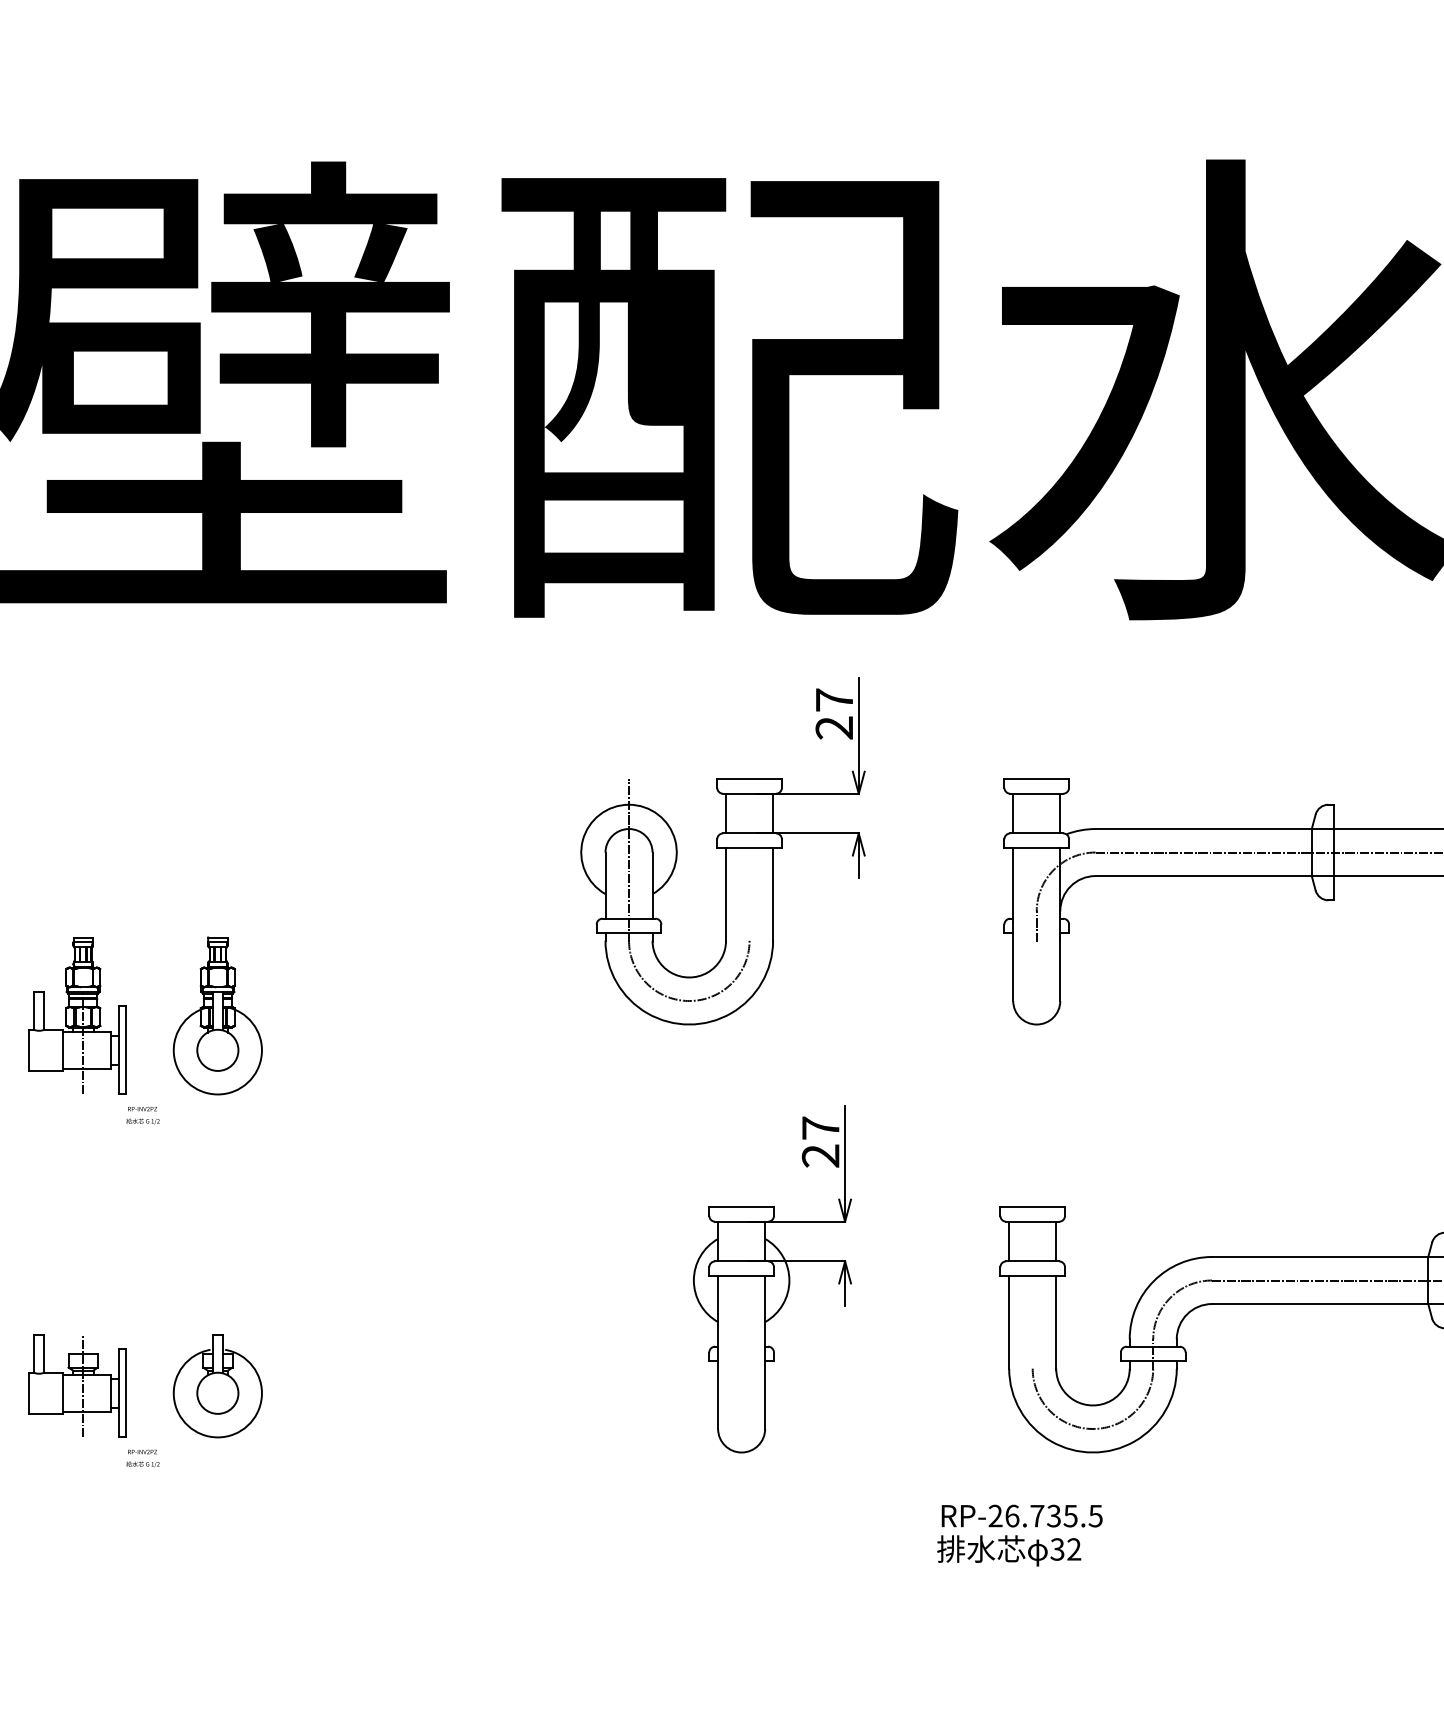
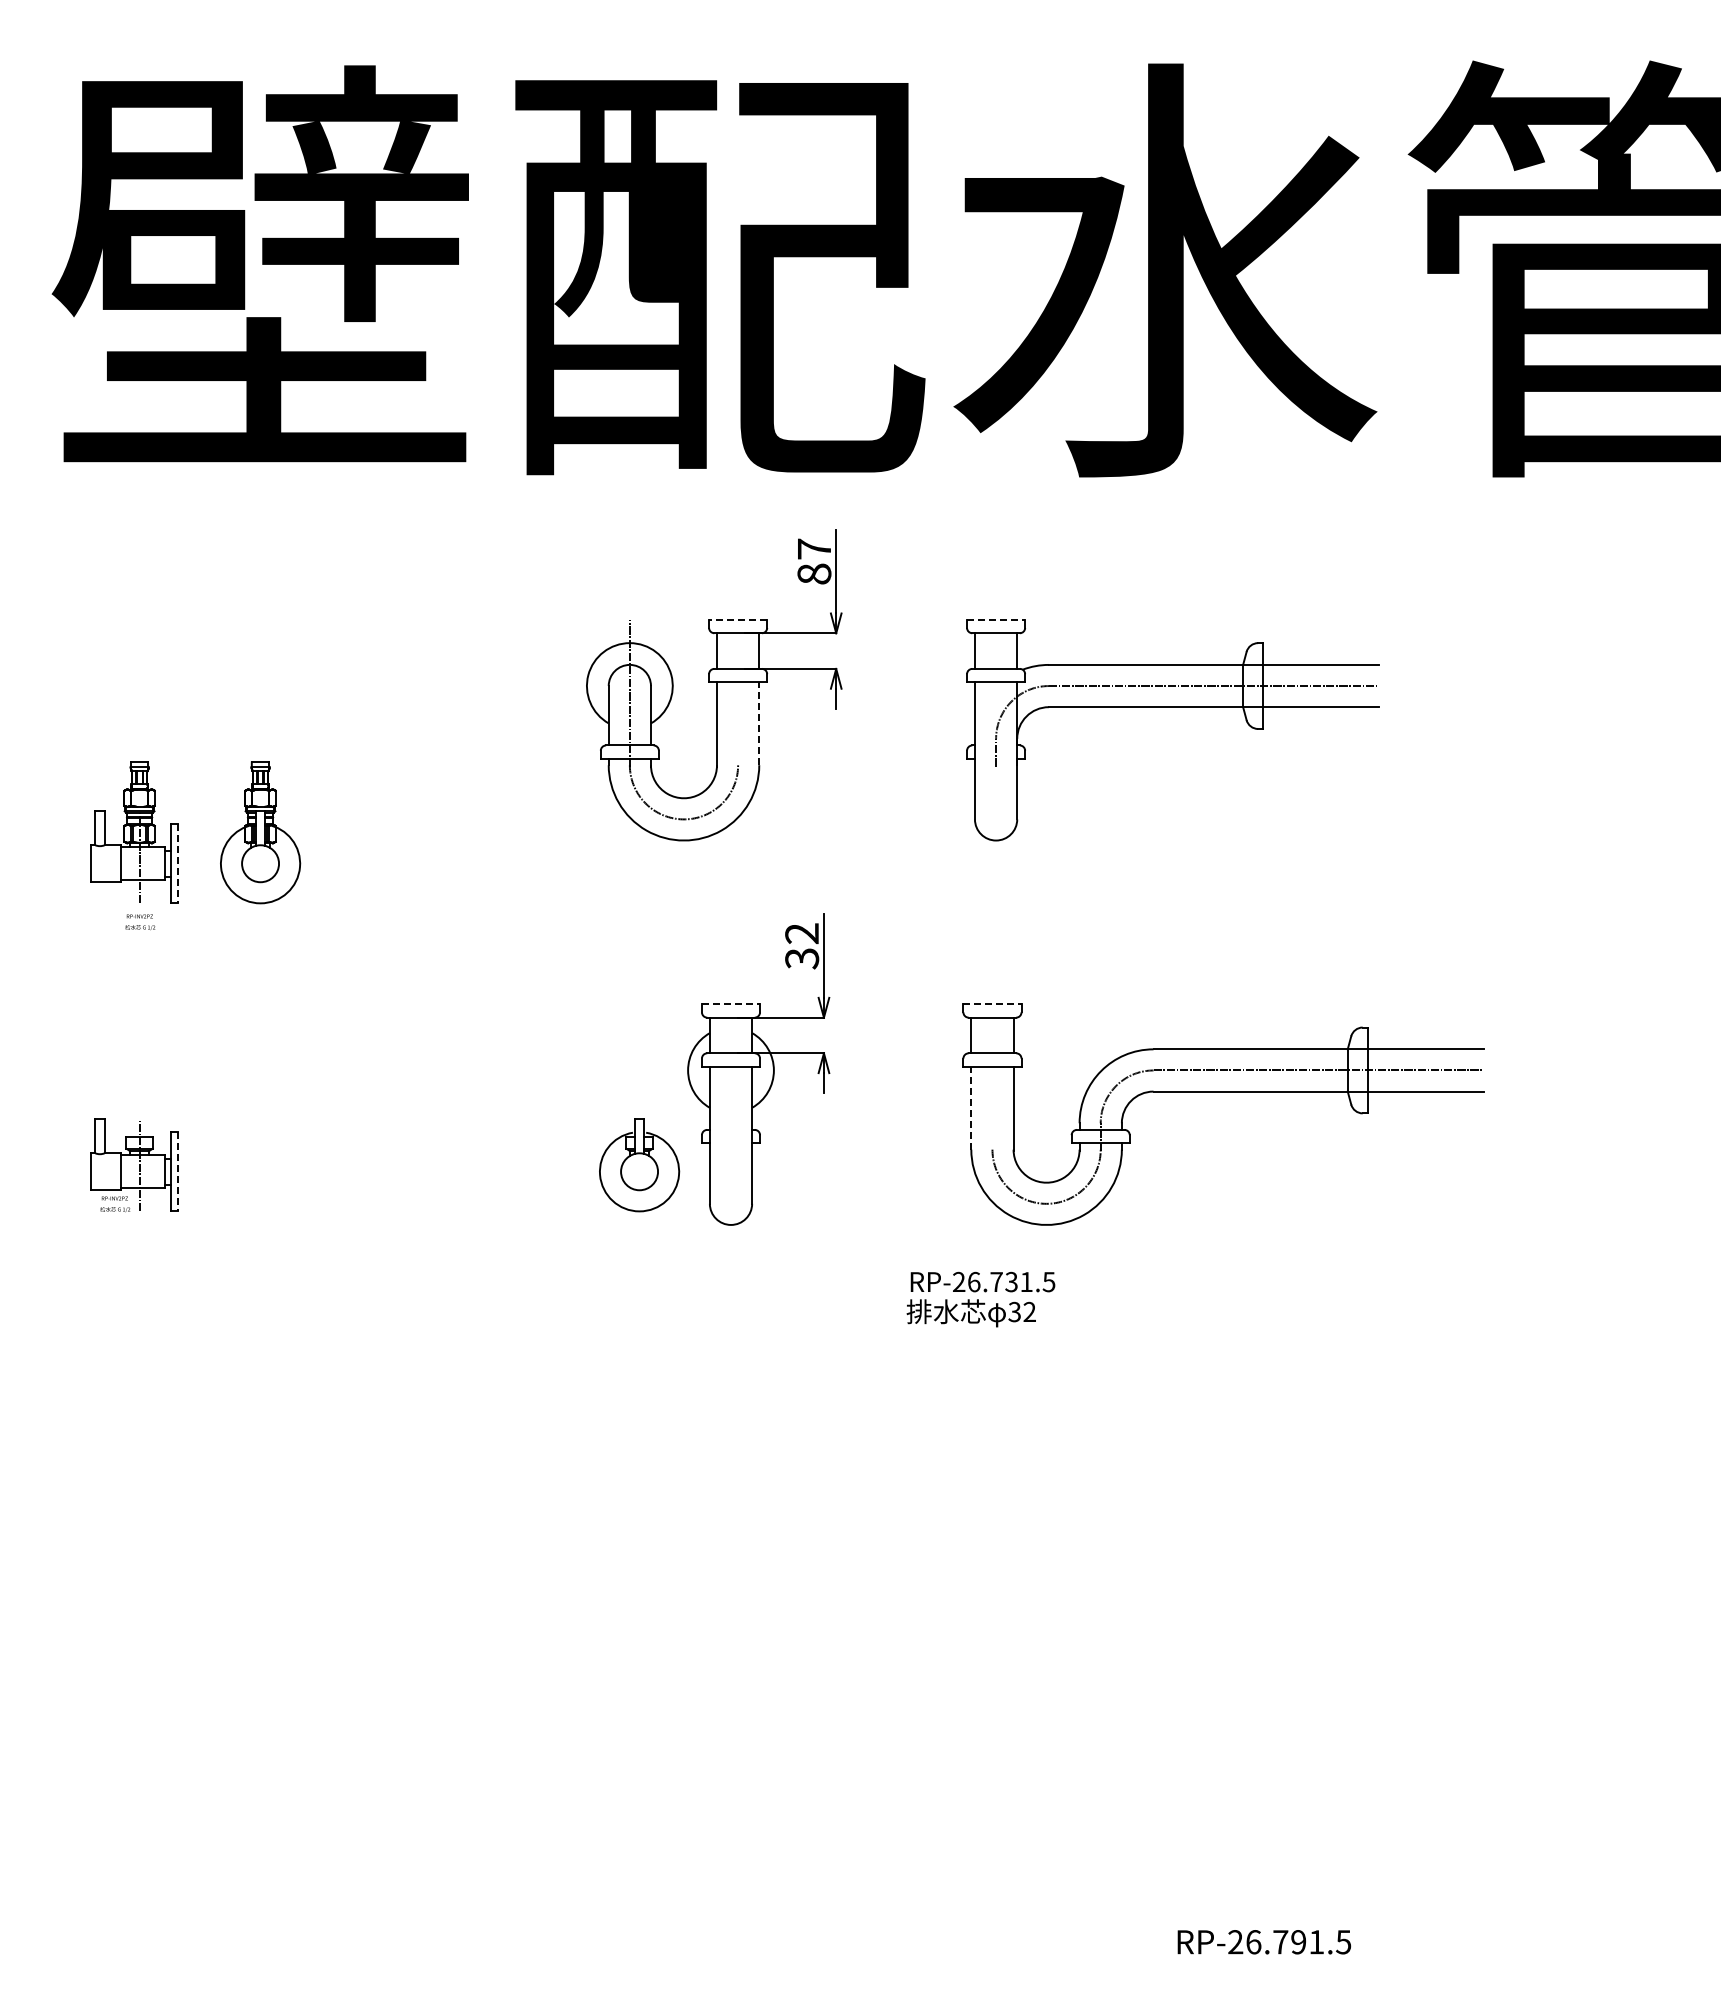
text: (834, 727) -> (814, 573), 27 -> 87
line: (748, 779) -> (737, 620), solid -> dashed
line: (1037, 779) -> (996, 620), solid -> dashed
line: (773, 894) -> (759, 723), solid -> dashed
line: (125, 1050) -> (177, 863), solid -> dashed
text: (143, 1115) -> (140, 922), moved
text: (821, 1142) -> (802, 946), 27 -> 32
line: (742, 1207) -> (731, 1004), solid -> dashed
line: (1032, 1207) -> (992, 1004), solid -> dashed
line: (1009, 1322) -> (971, 1108), solid -> dashed
part: (217, 1386) -> (639, 1165), moved
line: (125, 1392) -> (177, 1171), solid -> dashed
text: (143, 1458) -> (115, 1204), moved
text: (1070, 1516) -> (1026, 1282), RP-26.735.5 -> RP-26.731.5

